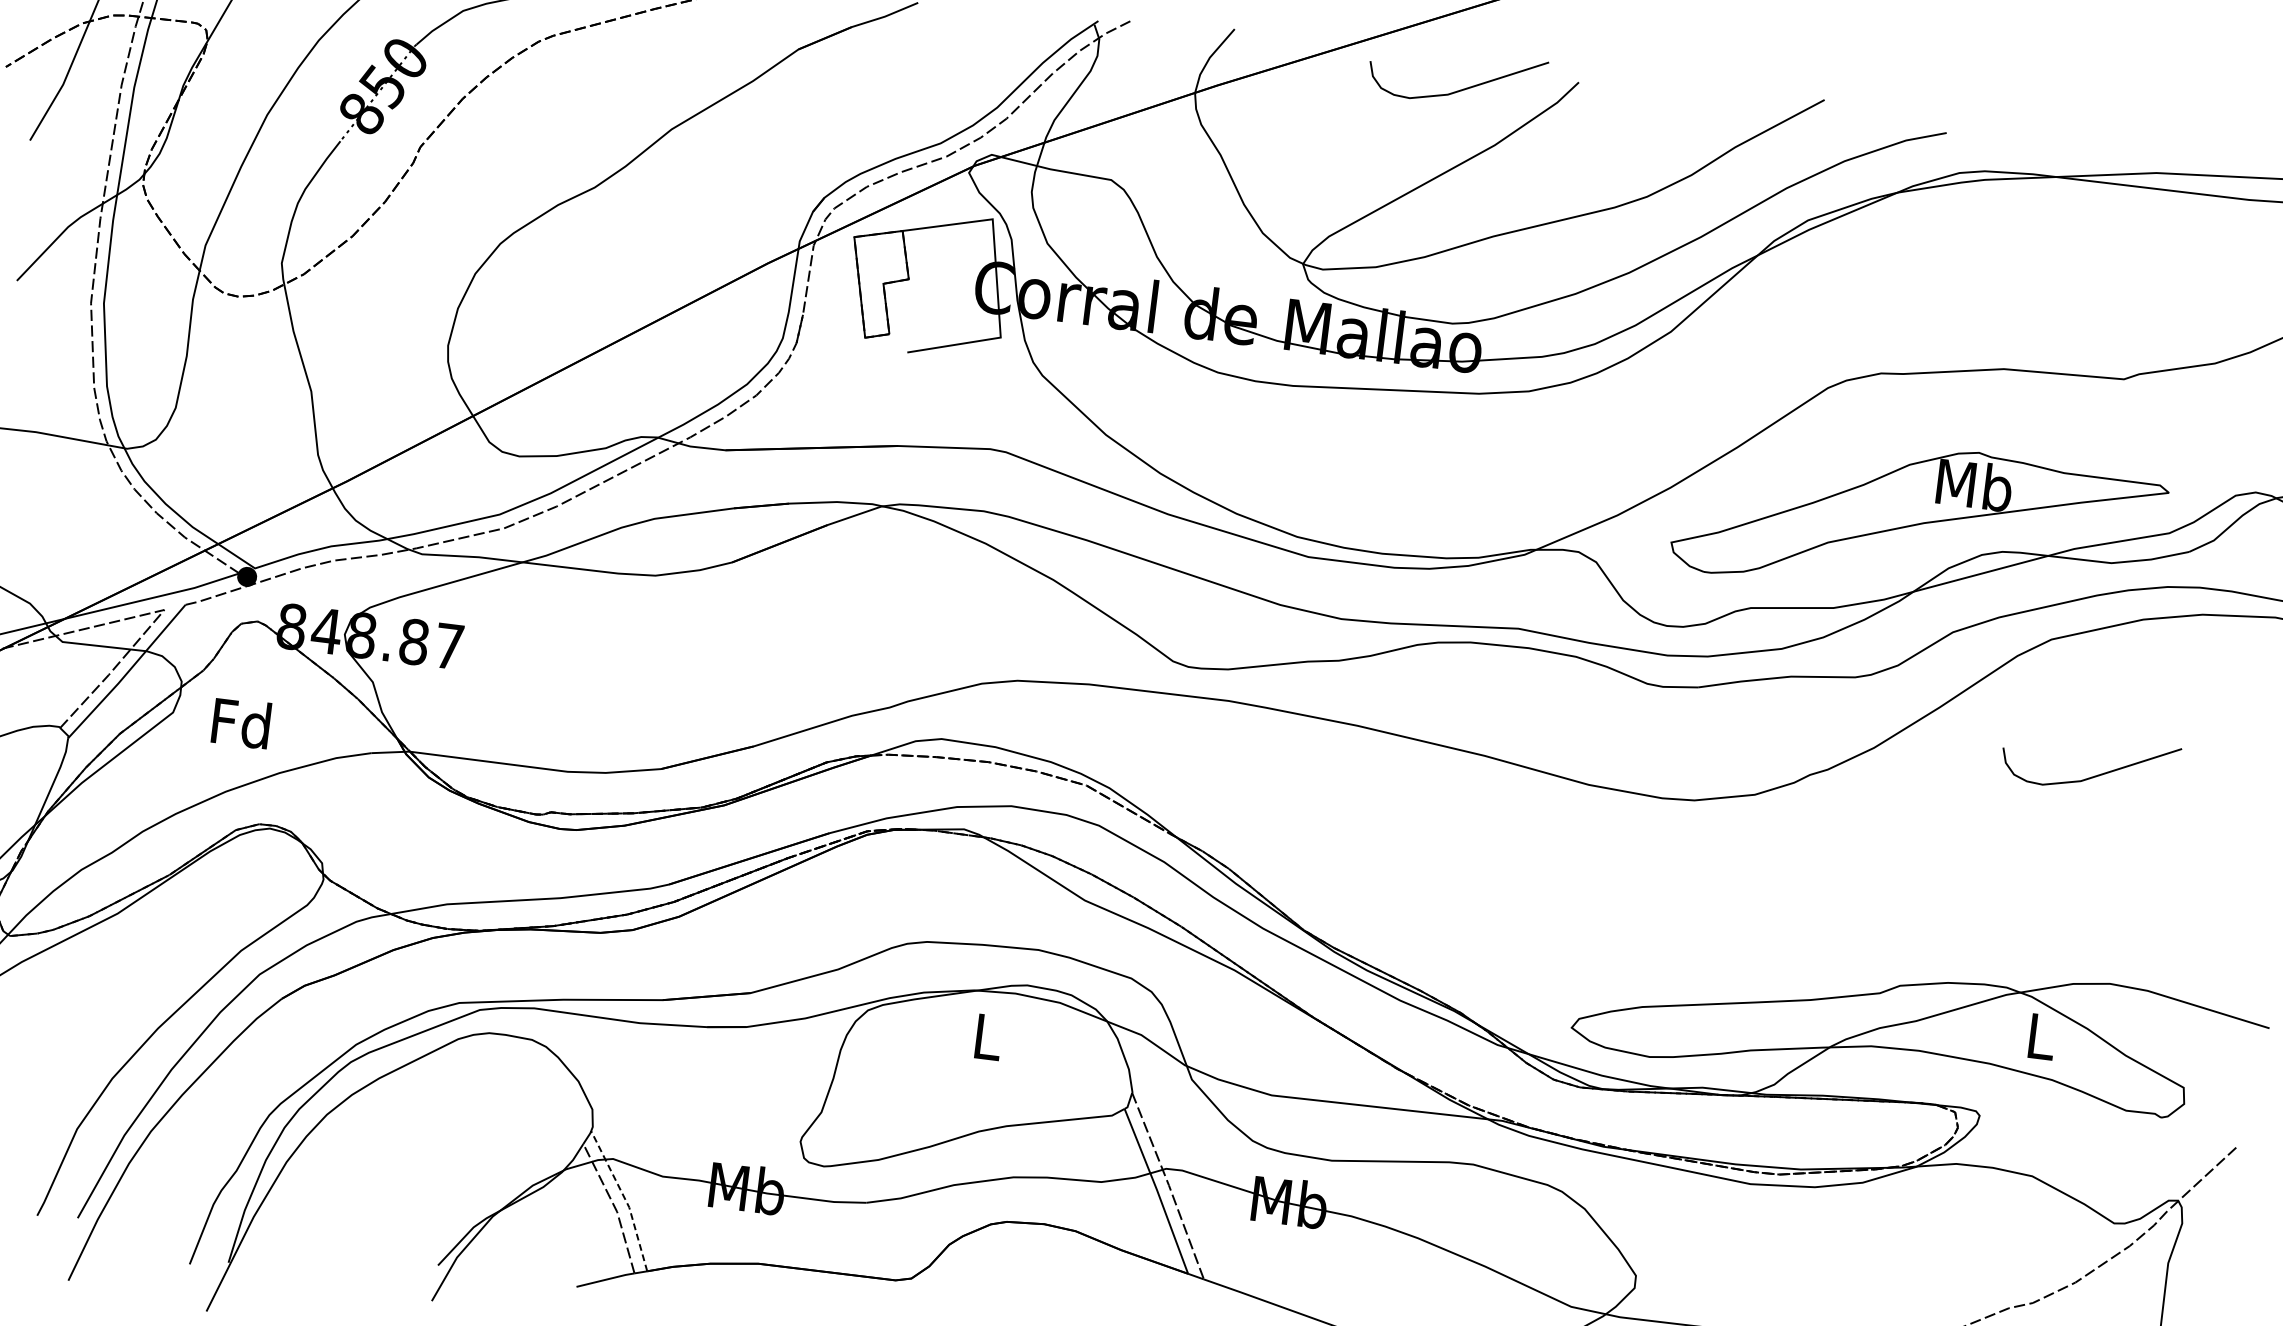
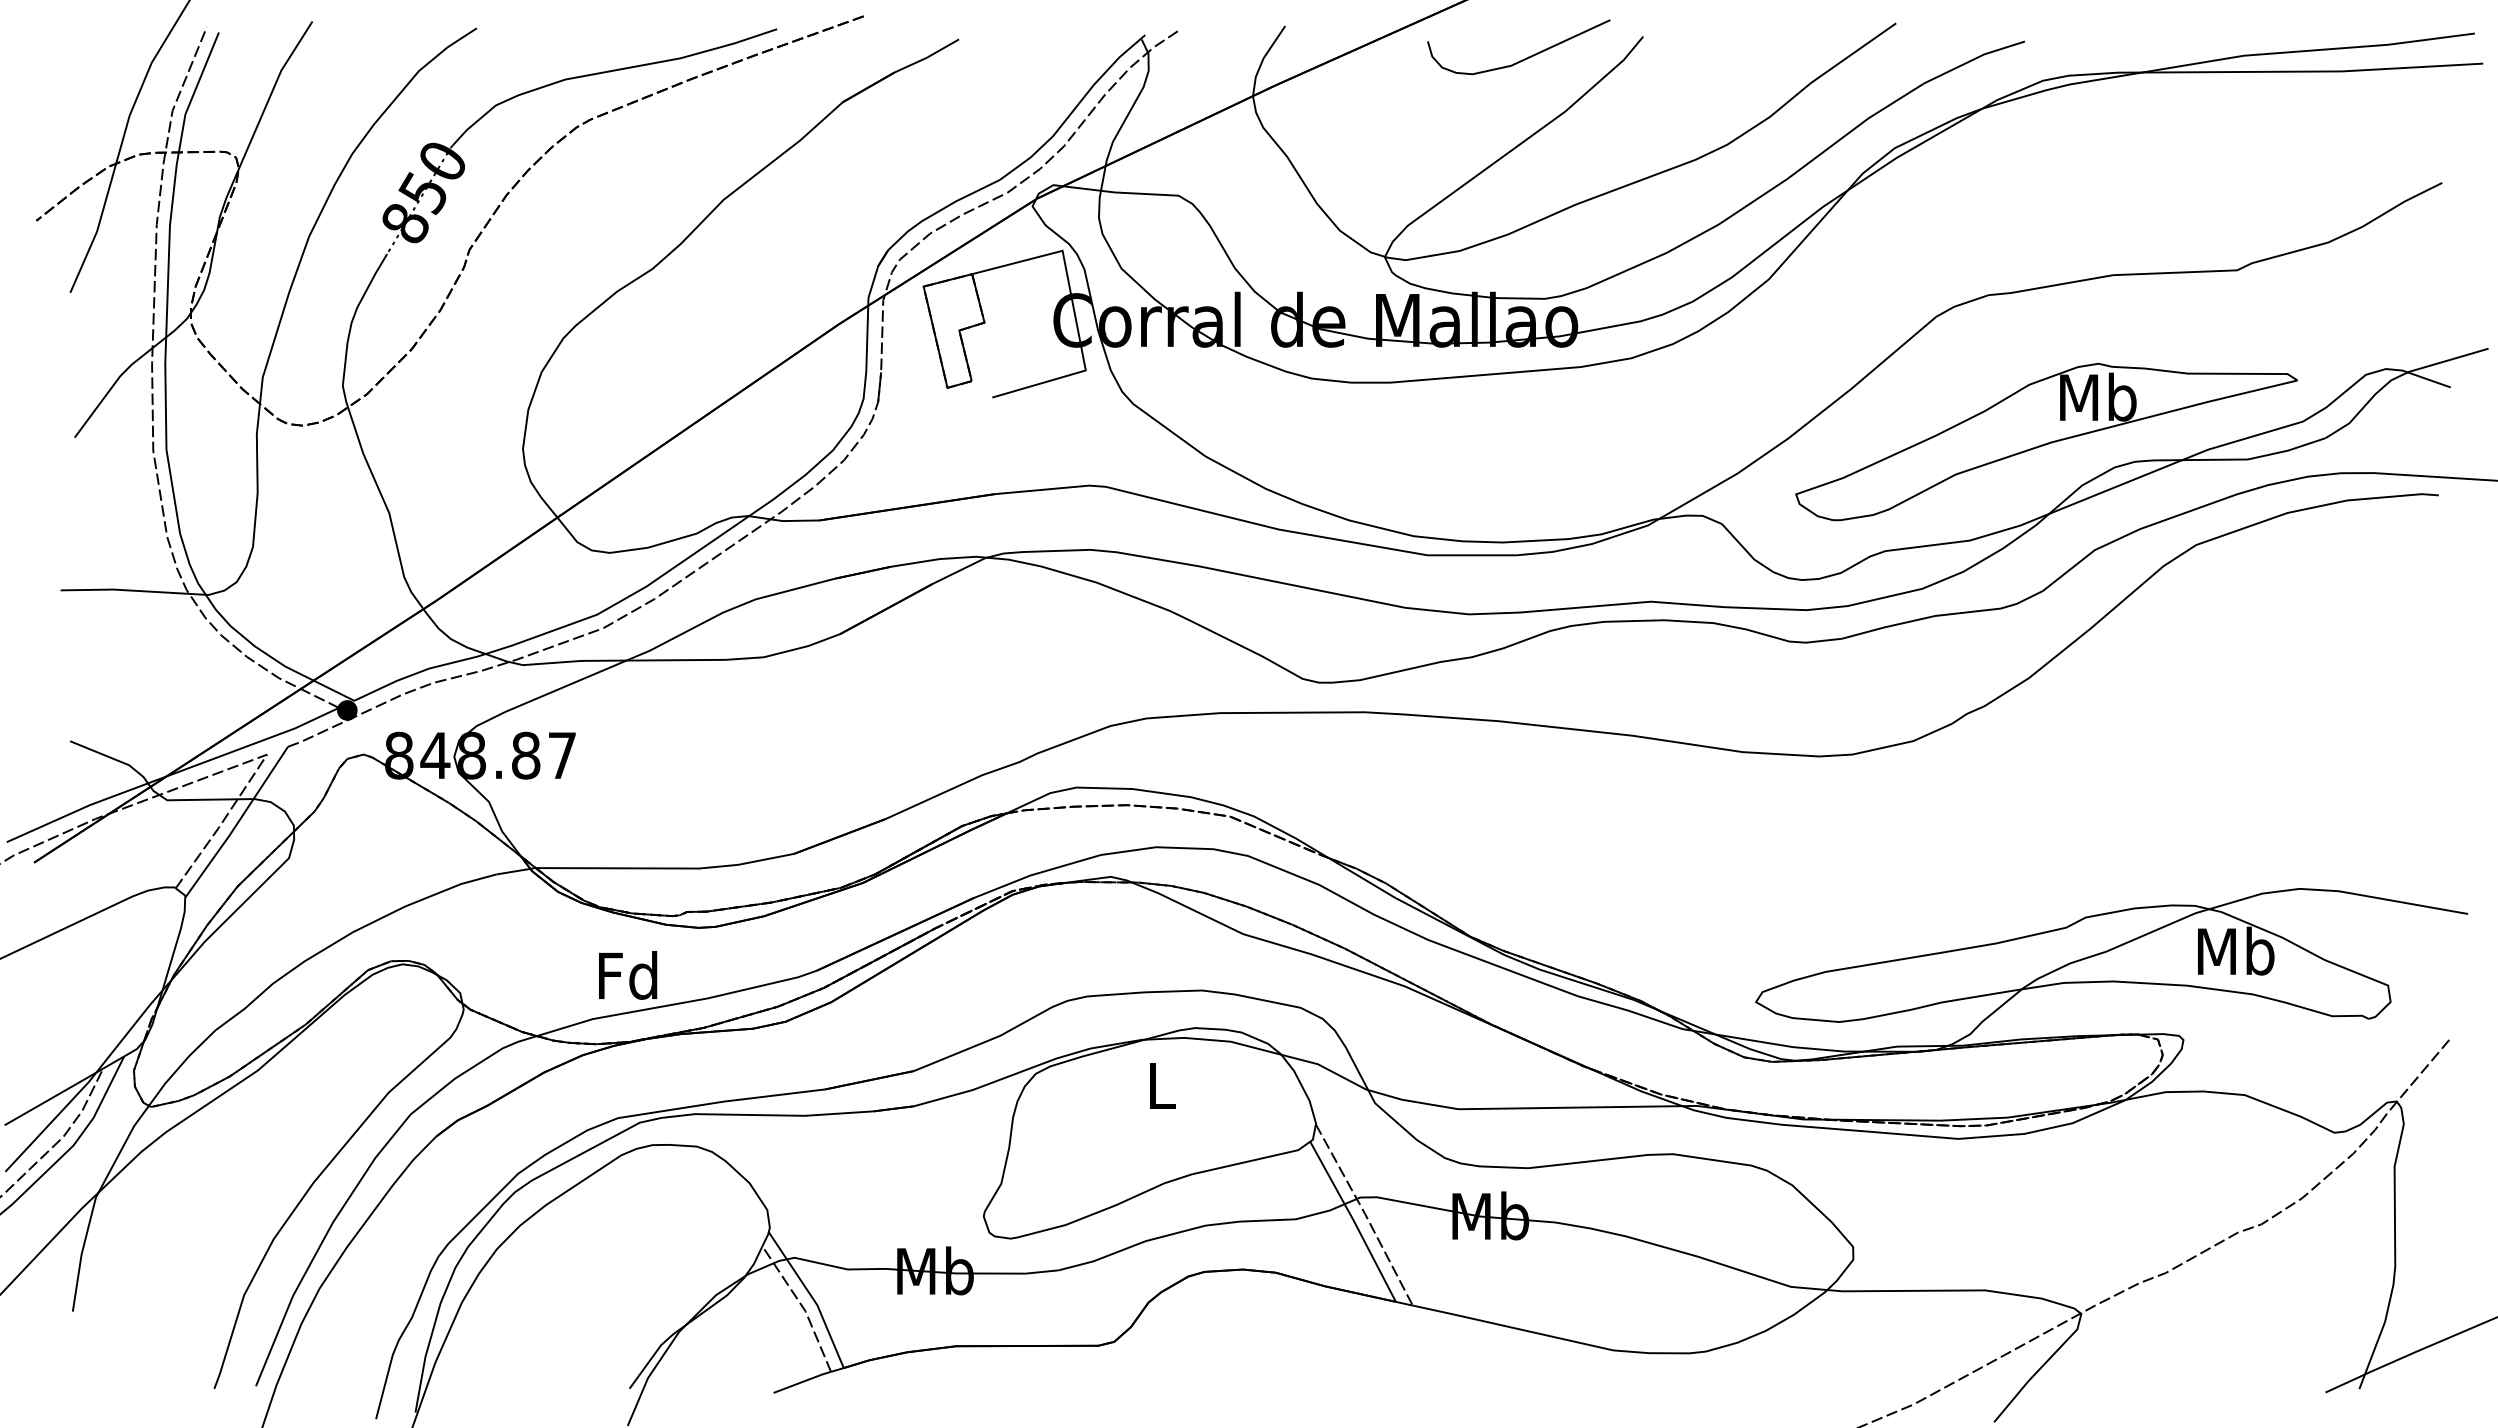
text: (241, 723) -> (628, 975), moved
curve: (2094, 775) -> (2257, 678), removed
text: (2041, 1035) -> (2236, 950), L -> Mb
line: (625, 1199) -> (812, 1297), dashed -> solid

